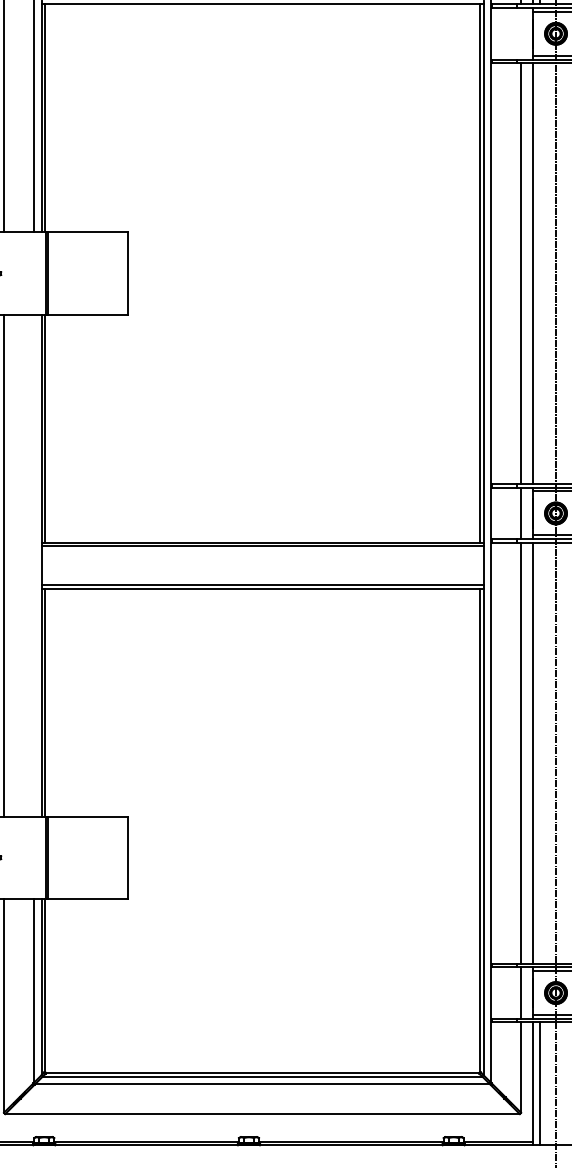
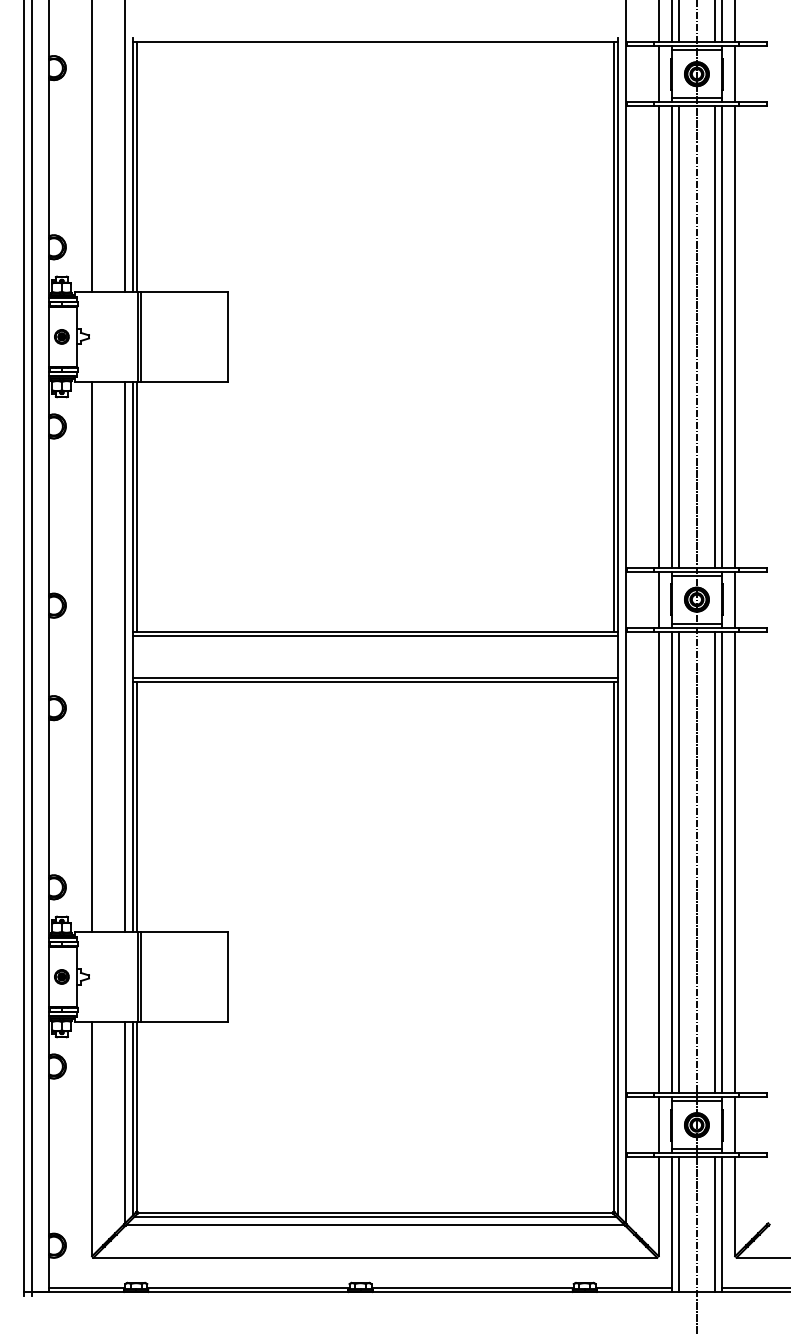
line: (520, 34) -> (658, 74), added
line: (539, 273) -> (678, 336), added
line: (34, 565) -> (125, 656), added
line: (539, 753) -> (678, 862), added

